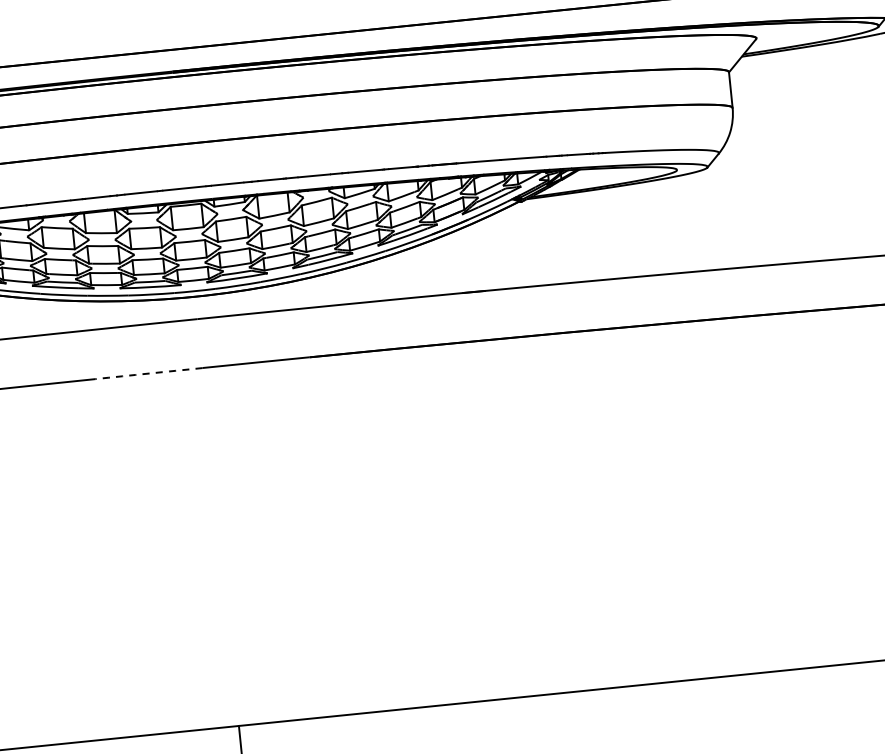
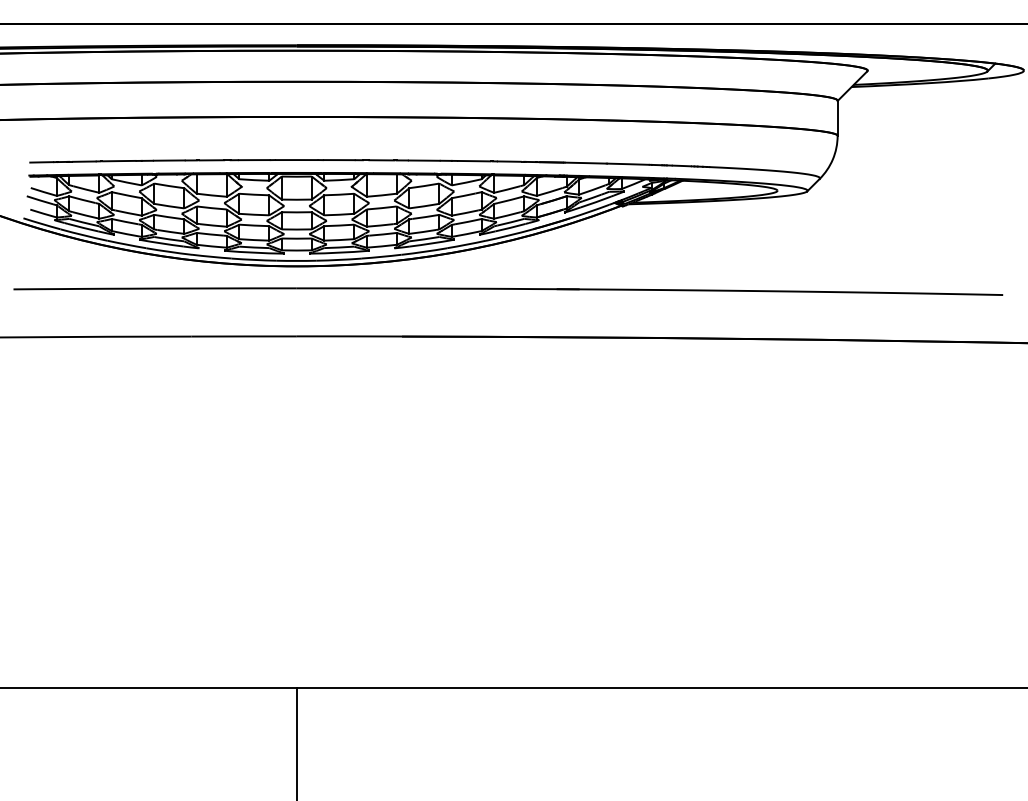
arc: (149, 373) -> (244, 336), dashed -> solid

